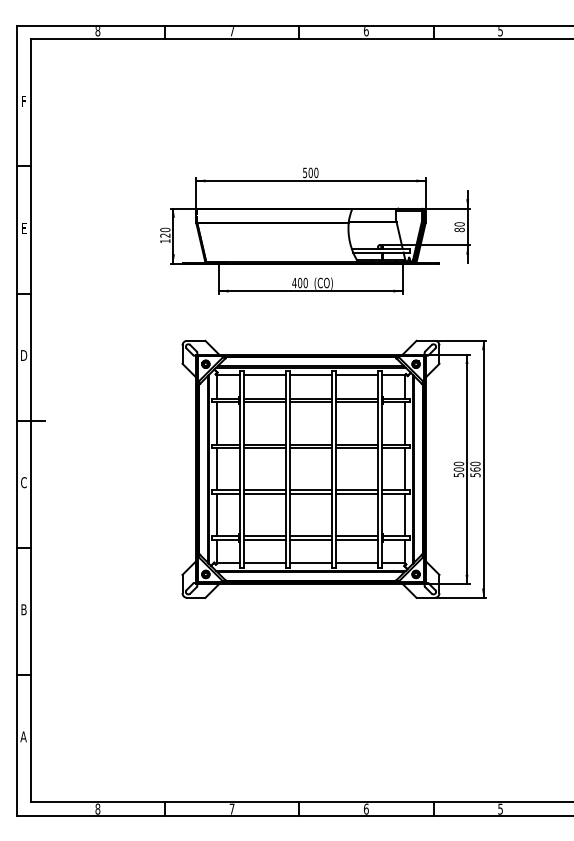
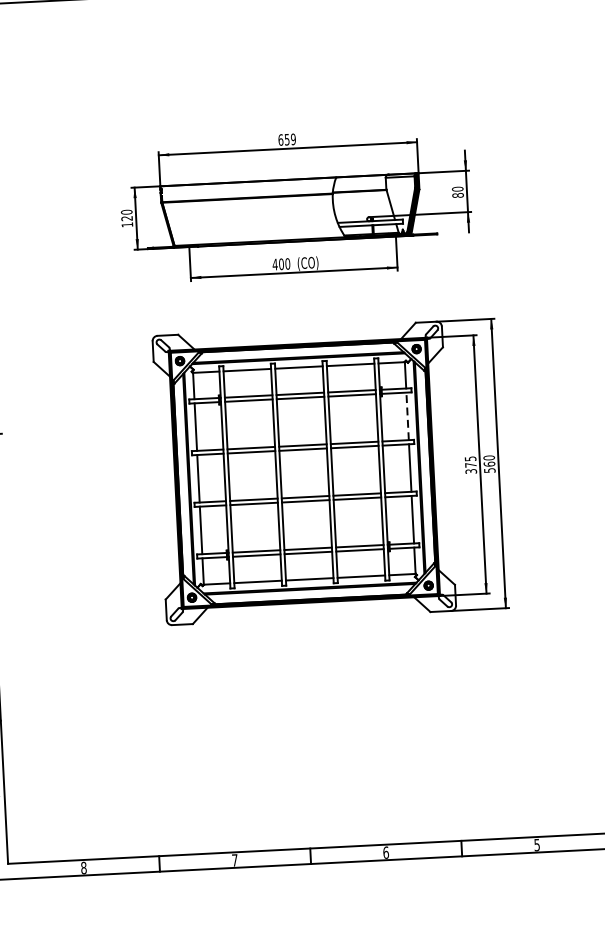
text: (310, 172) -> (286, 139), 500 -> 659
line: (405, 422) -> (408, 415), solid -> dashed
text: (458, 468) -> (470, 464), 500 -> 375

